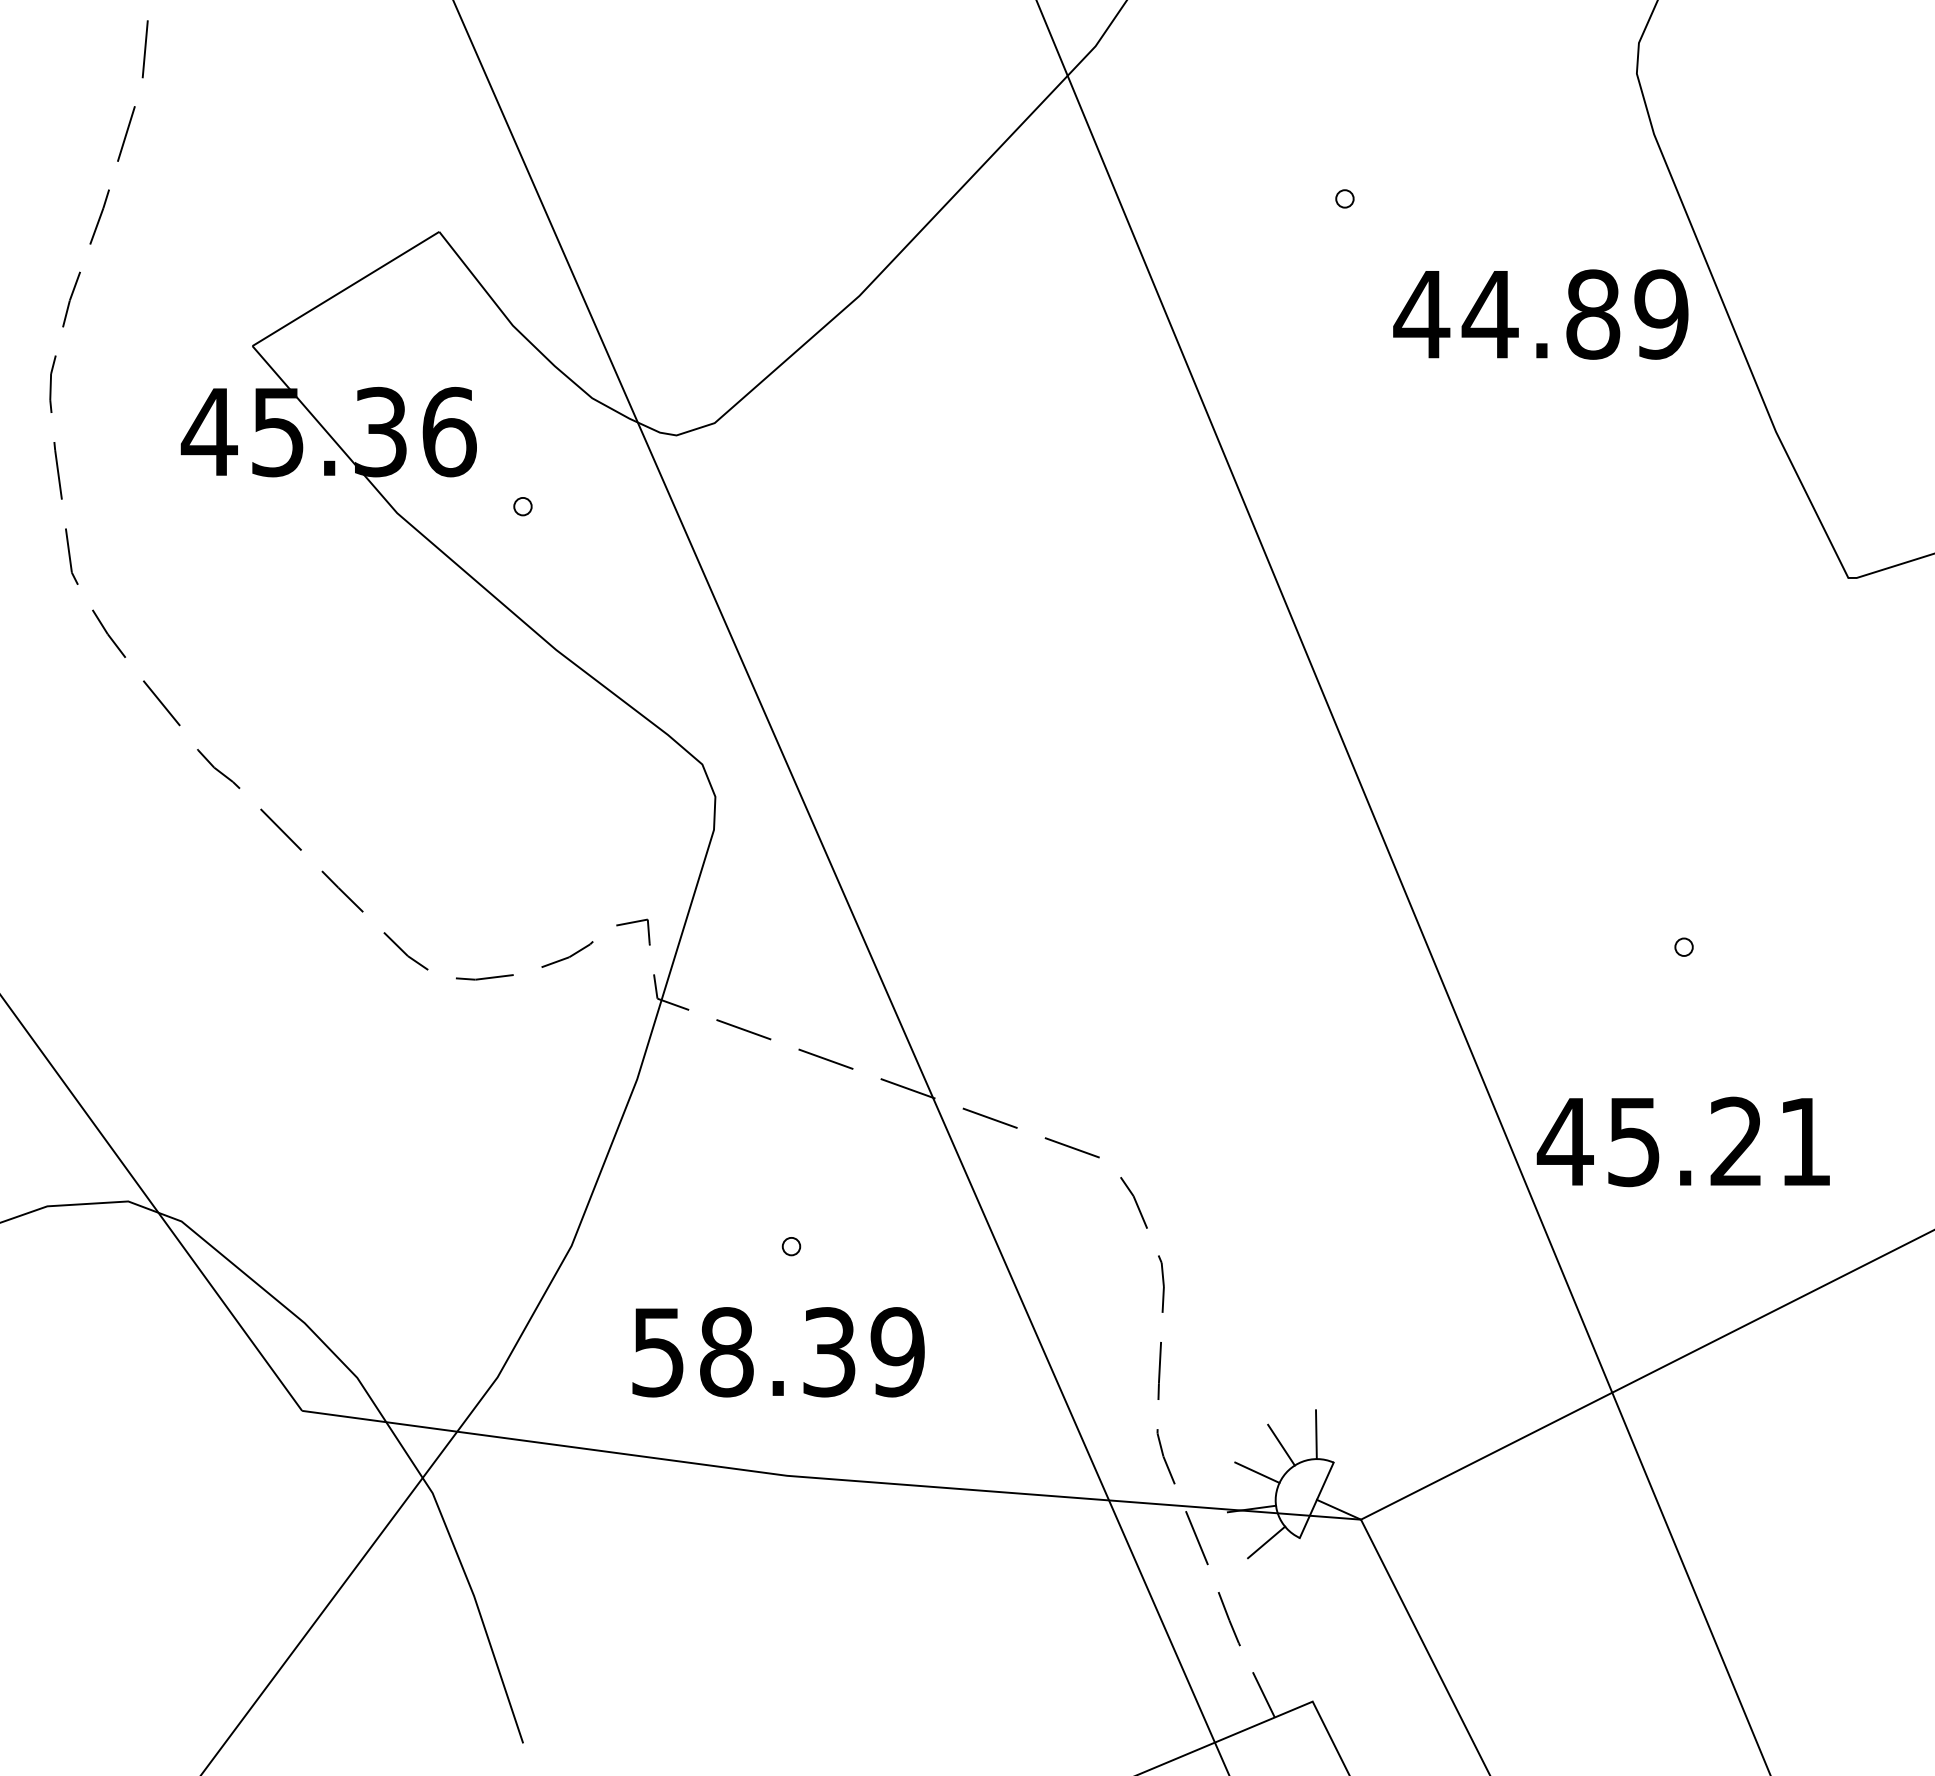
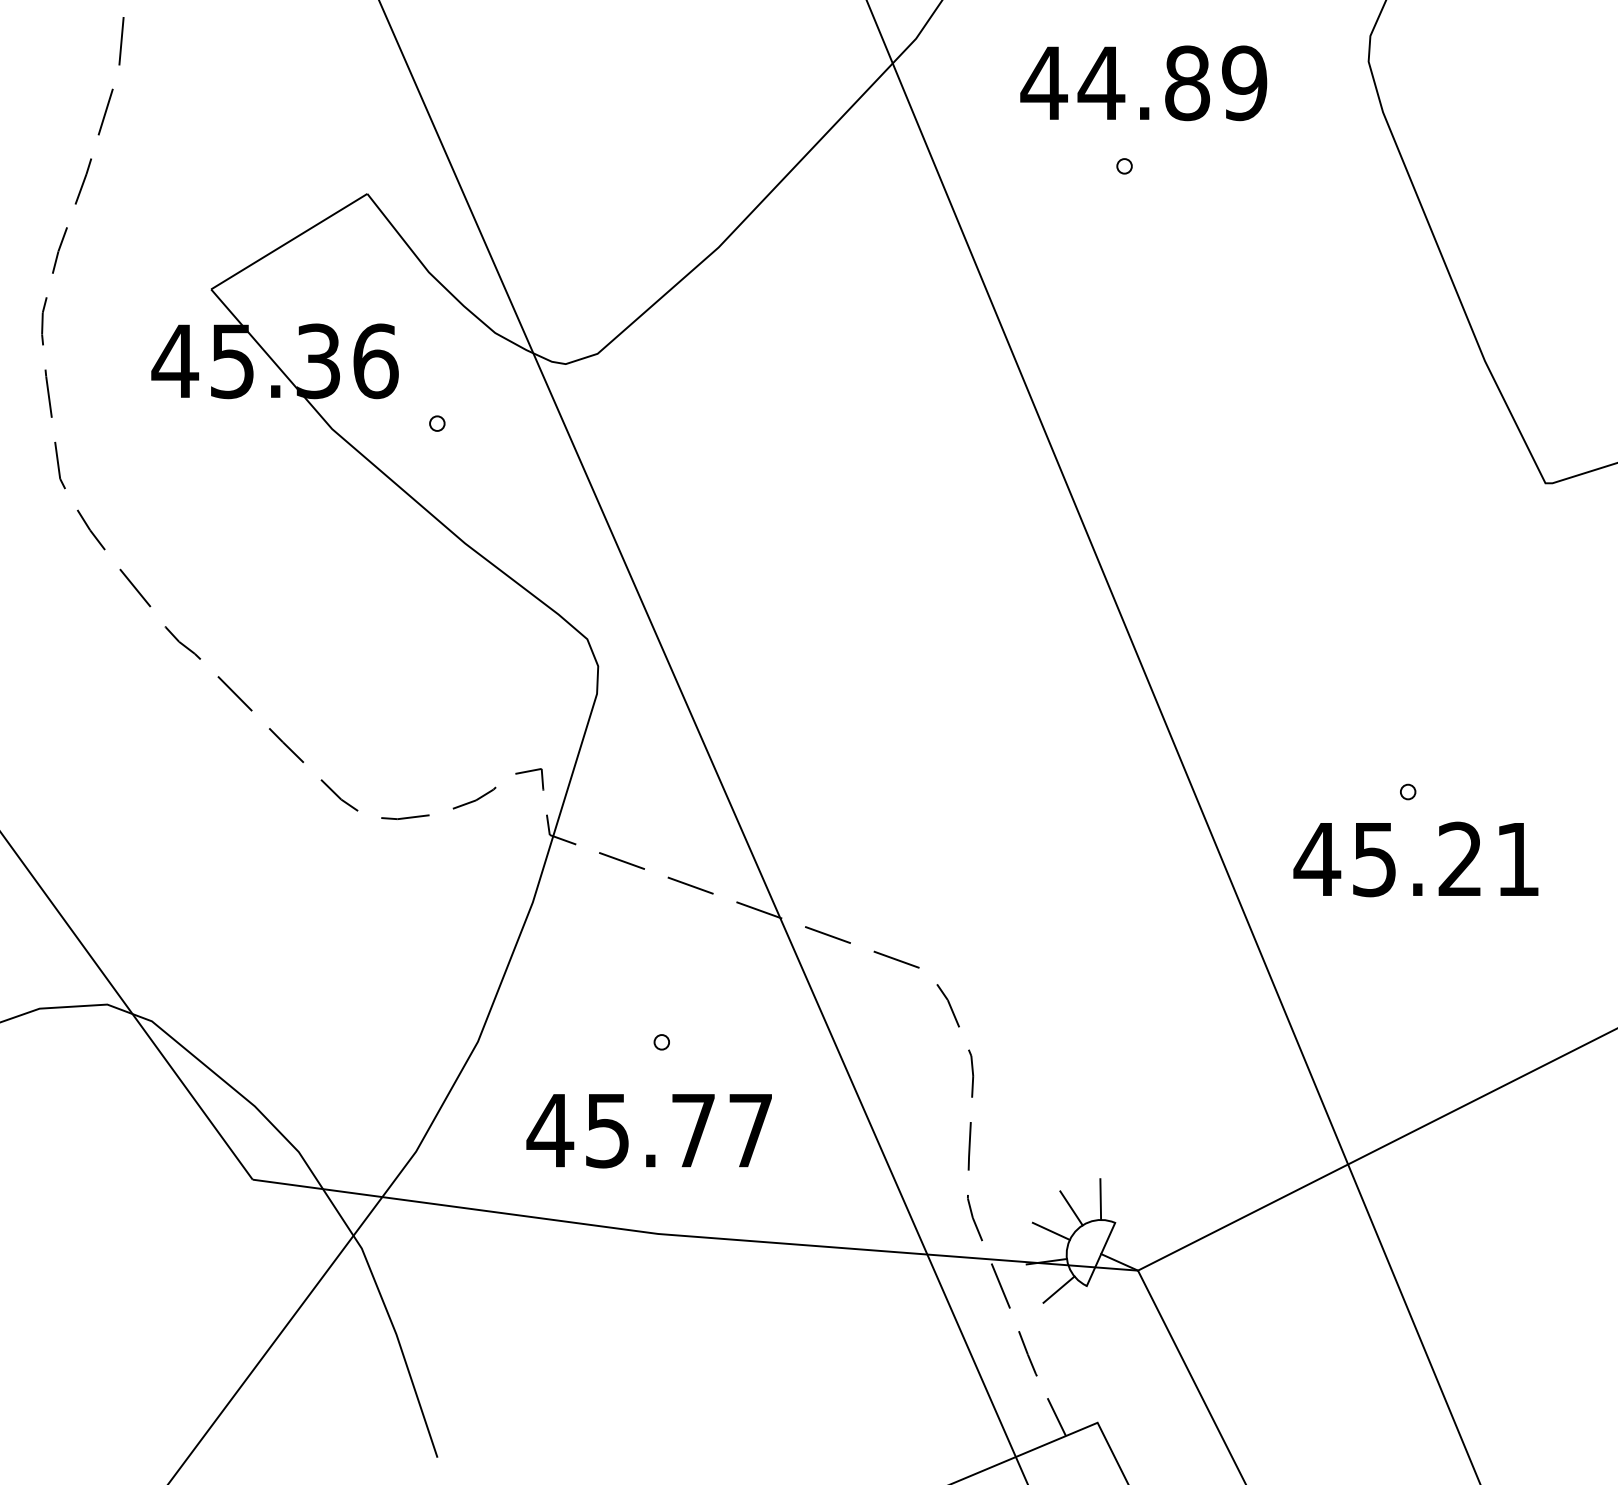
text: (1540, 314) -> (1143, 83), moved
text: (1682, 1141) -> (1415, 859), moved
text: (776, 1352) -> (649, 1130), 58.39 -> 45.77

